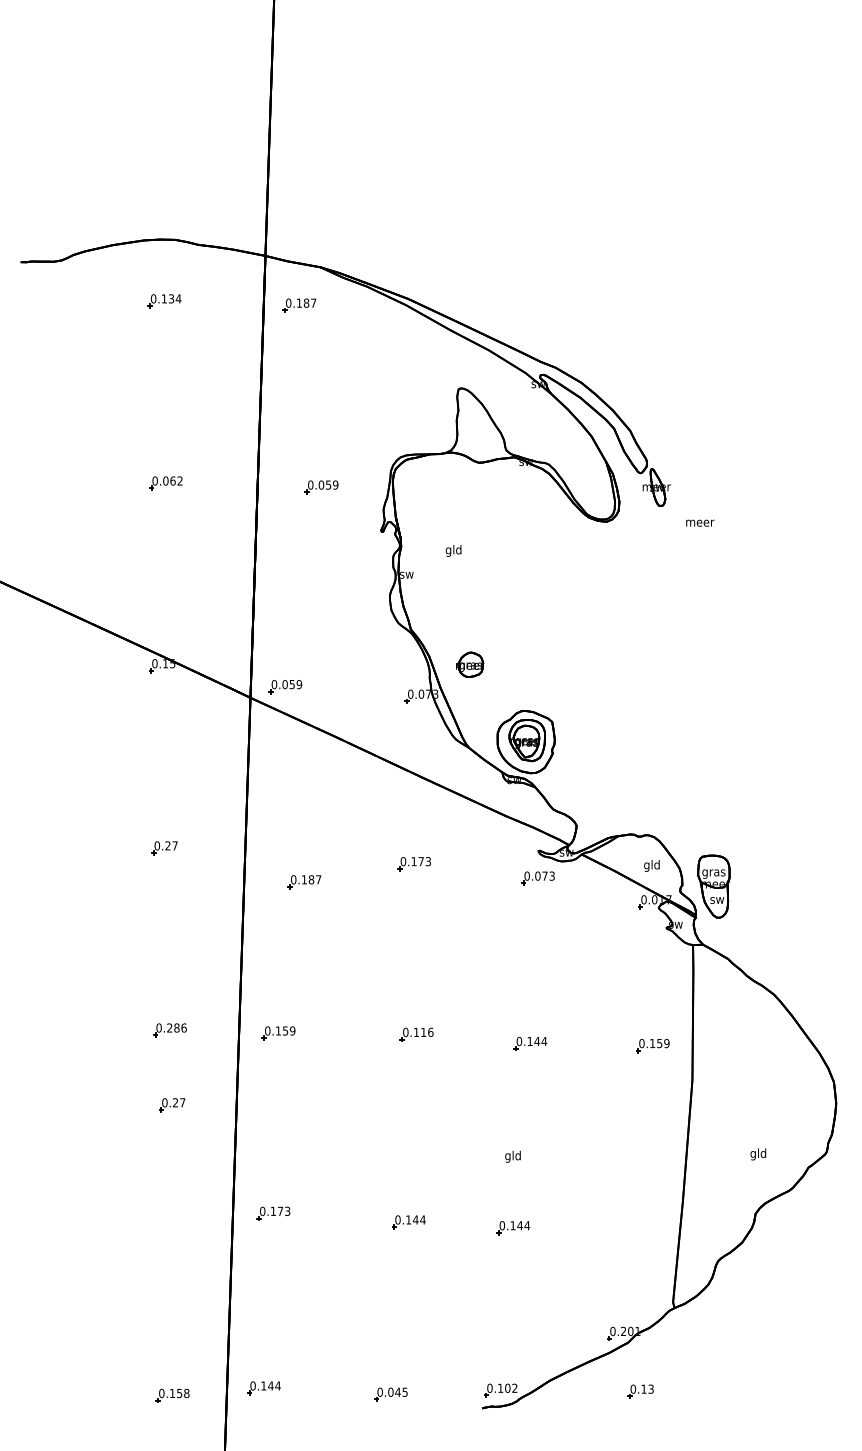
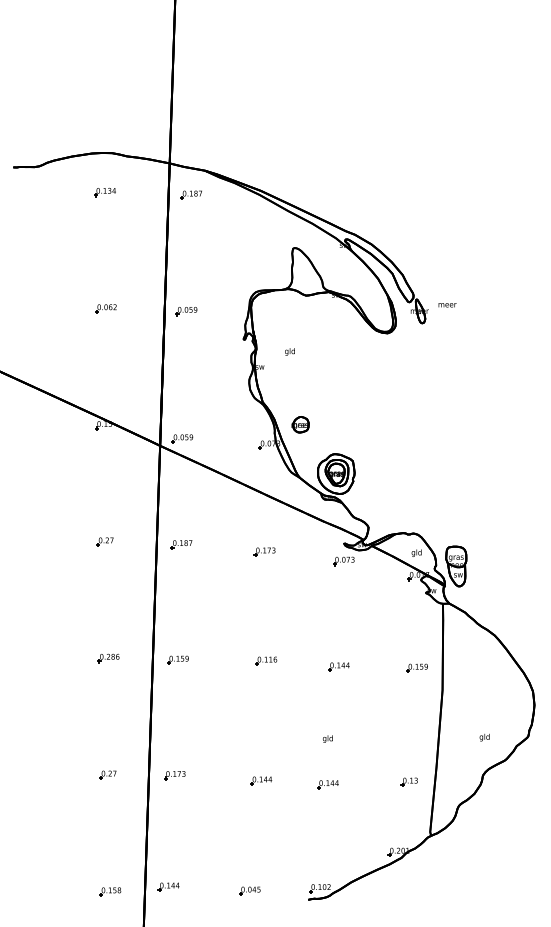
part: (321, 487) -> (186, 311), moved
text: (700, 523) -> (447, 305), moved
part: (304, 881) -> (181, 544), moved
part: (171, 1104) -> (107, 774), moved
part: (639, 1390) -> (408, 781), moved

